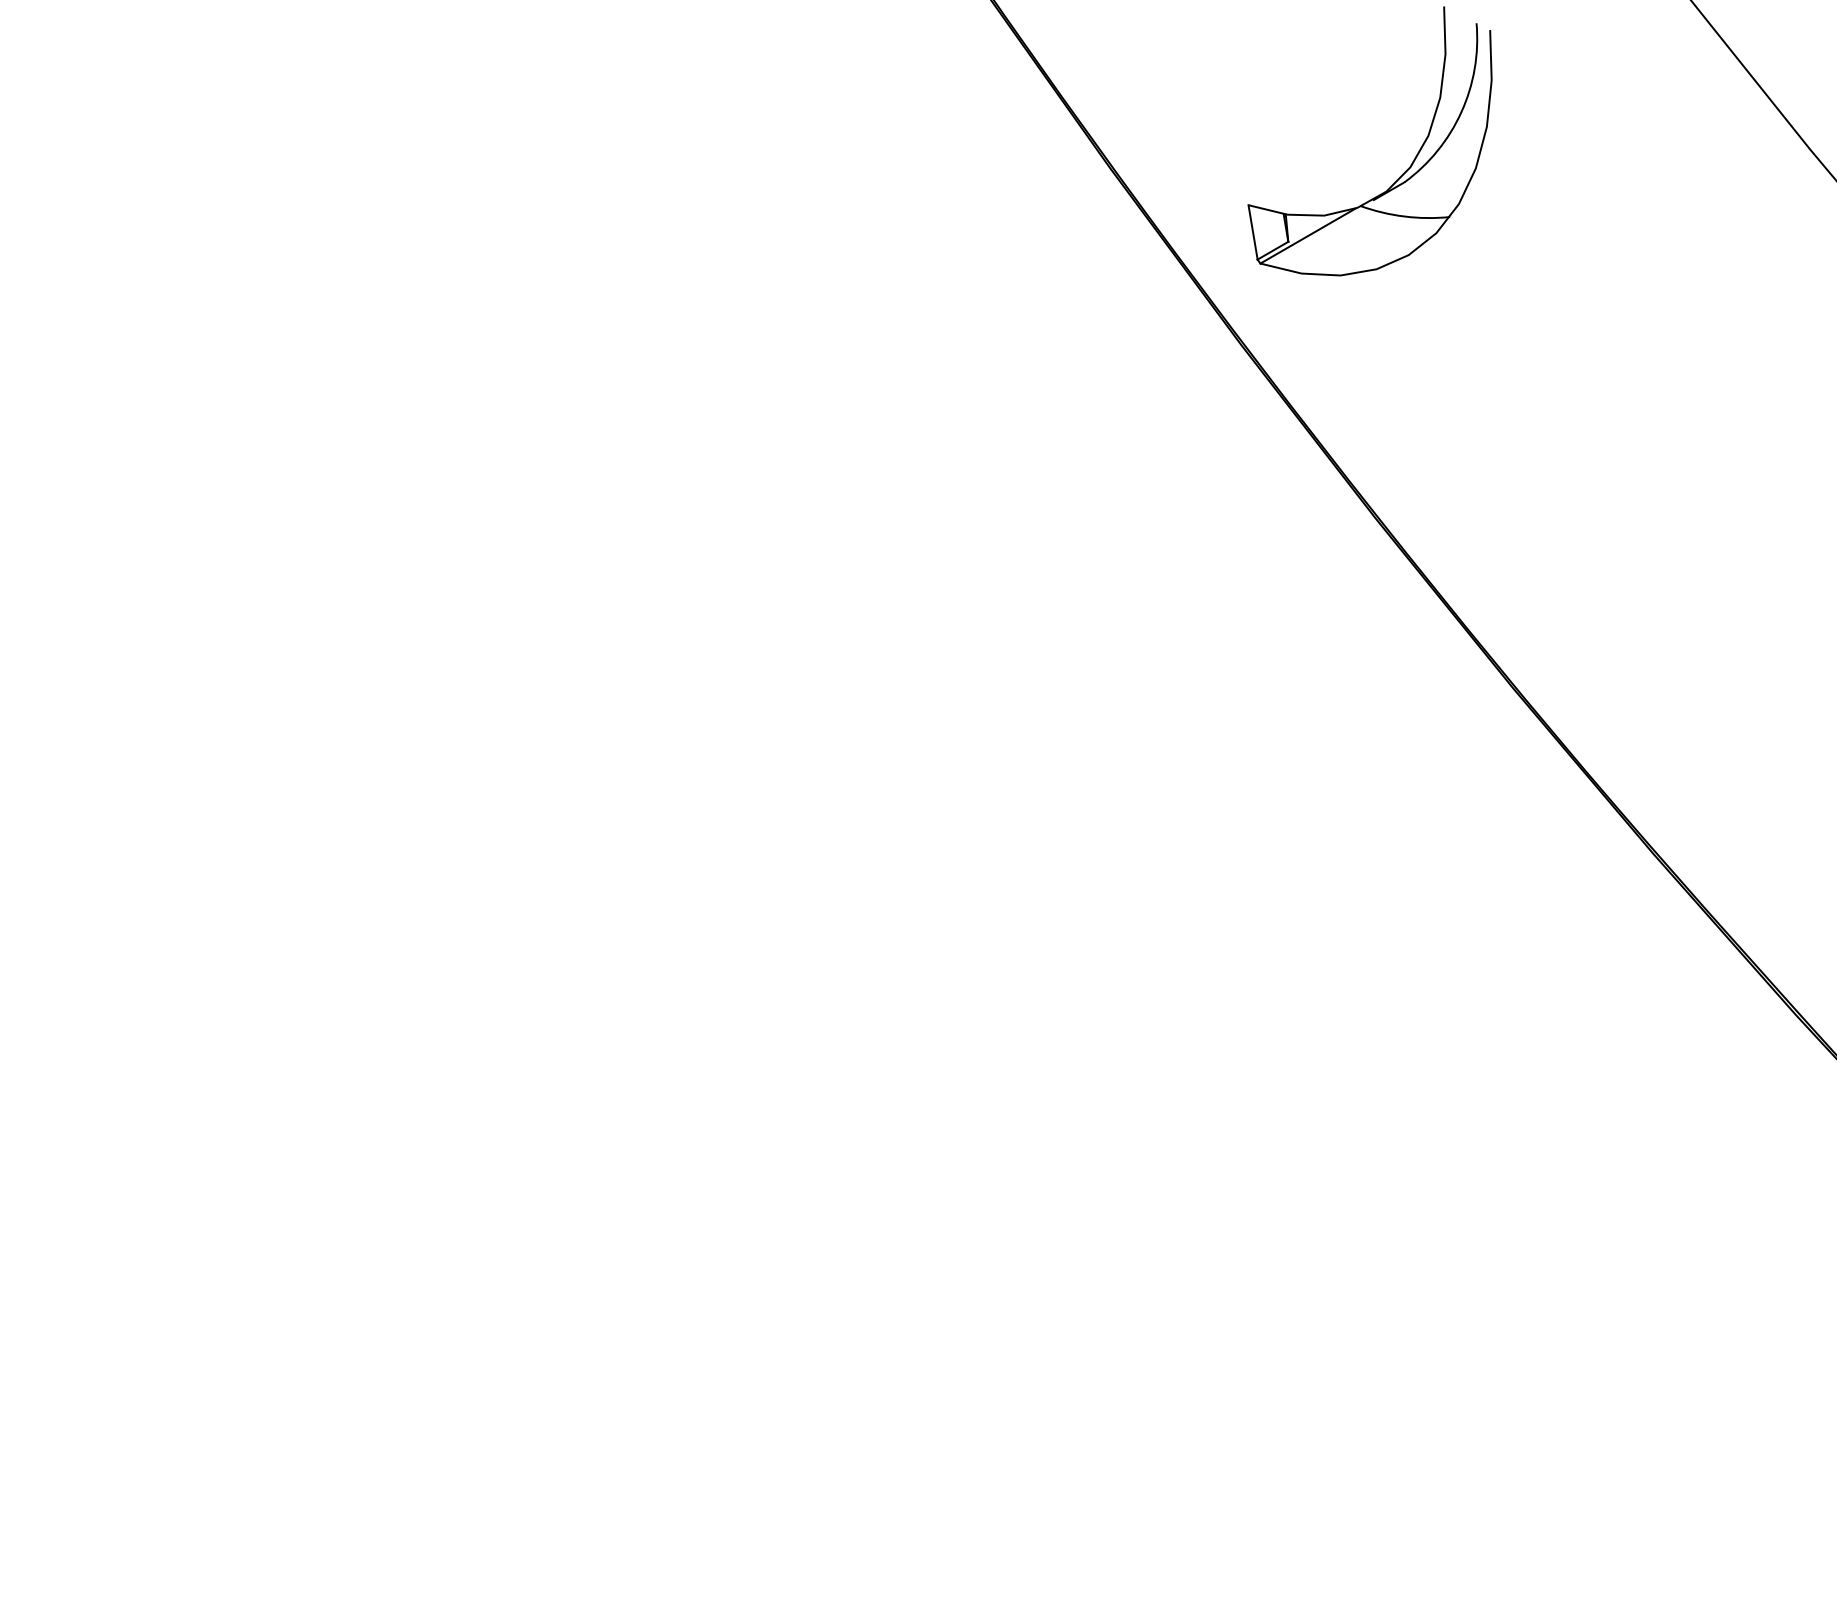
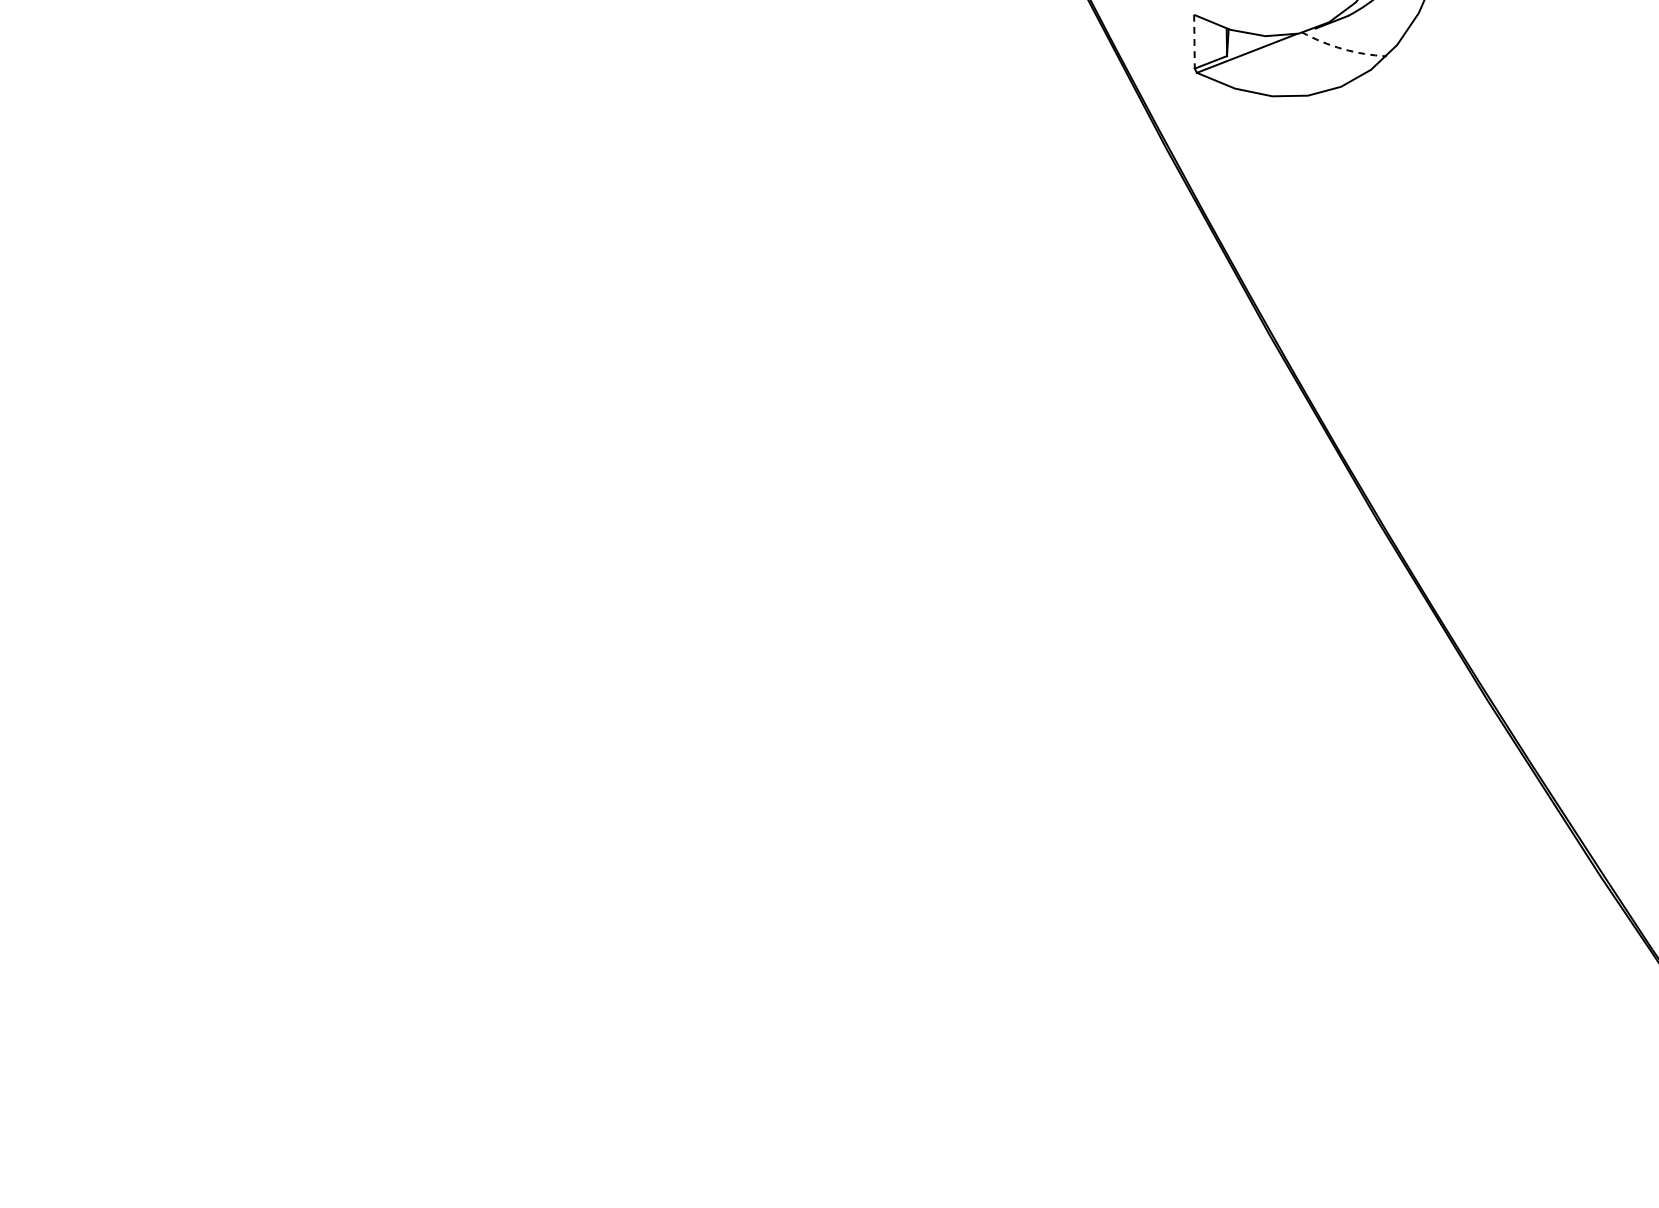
arc: (1404, 216) -> (1342, 48), solid -> dashed
line: (1253, 232) -> (1194, 41), solid -> dashed

